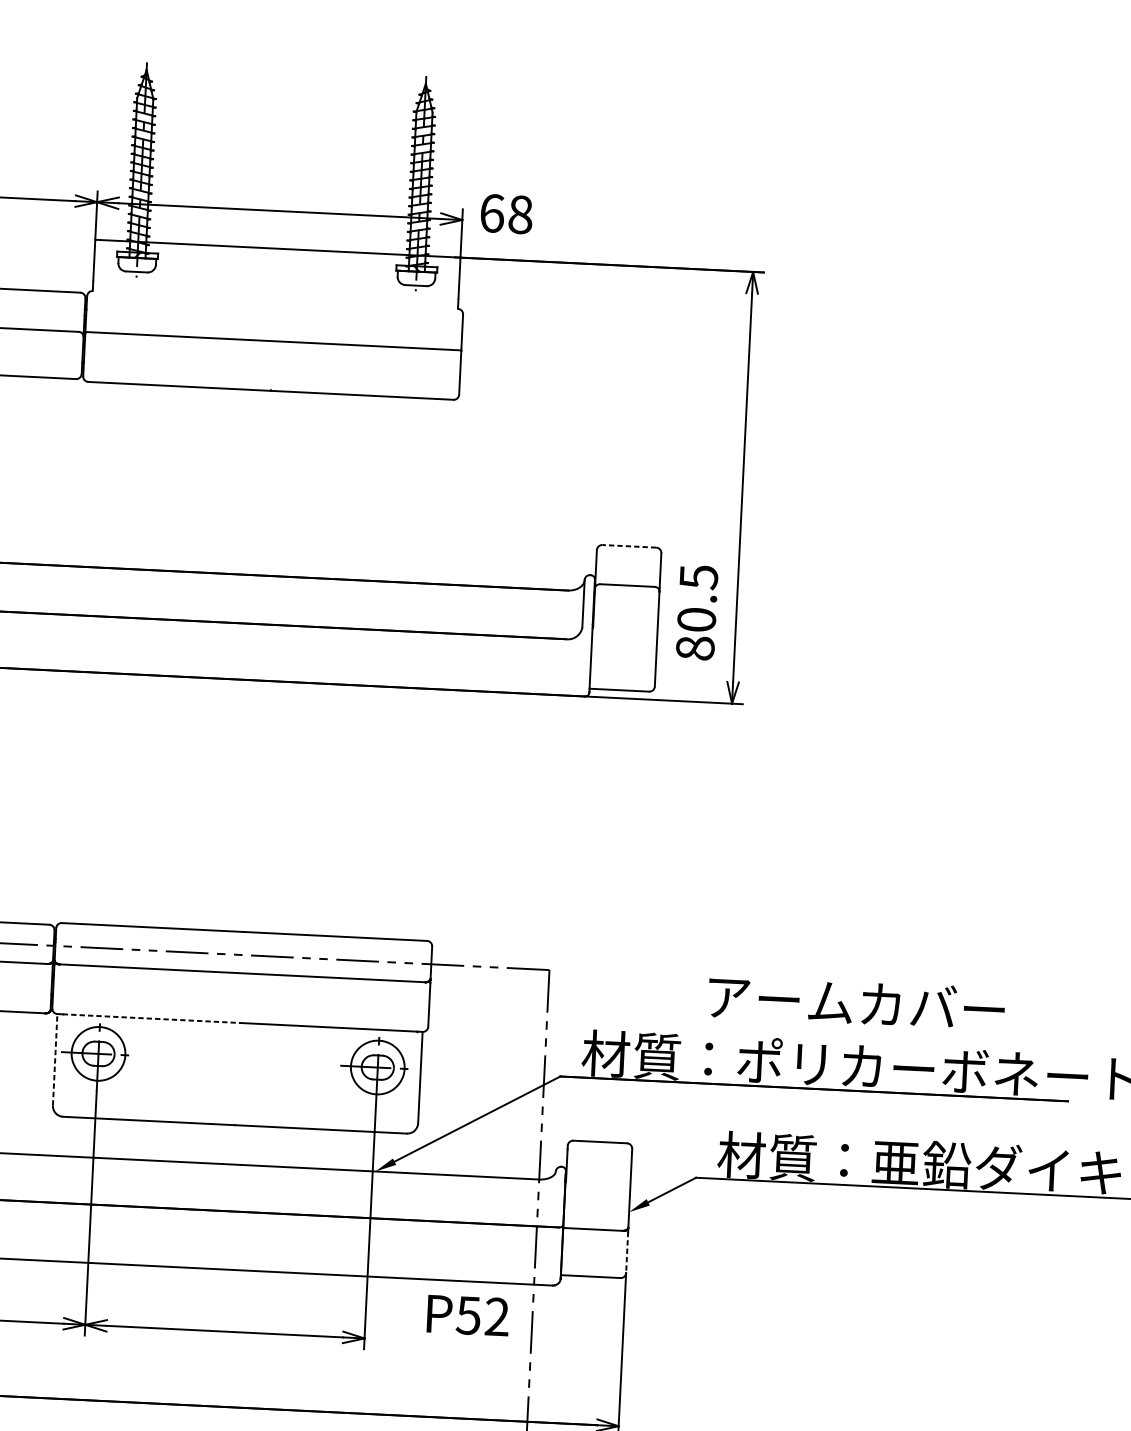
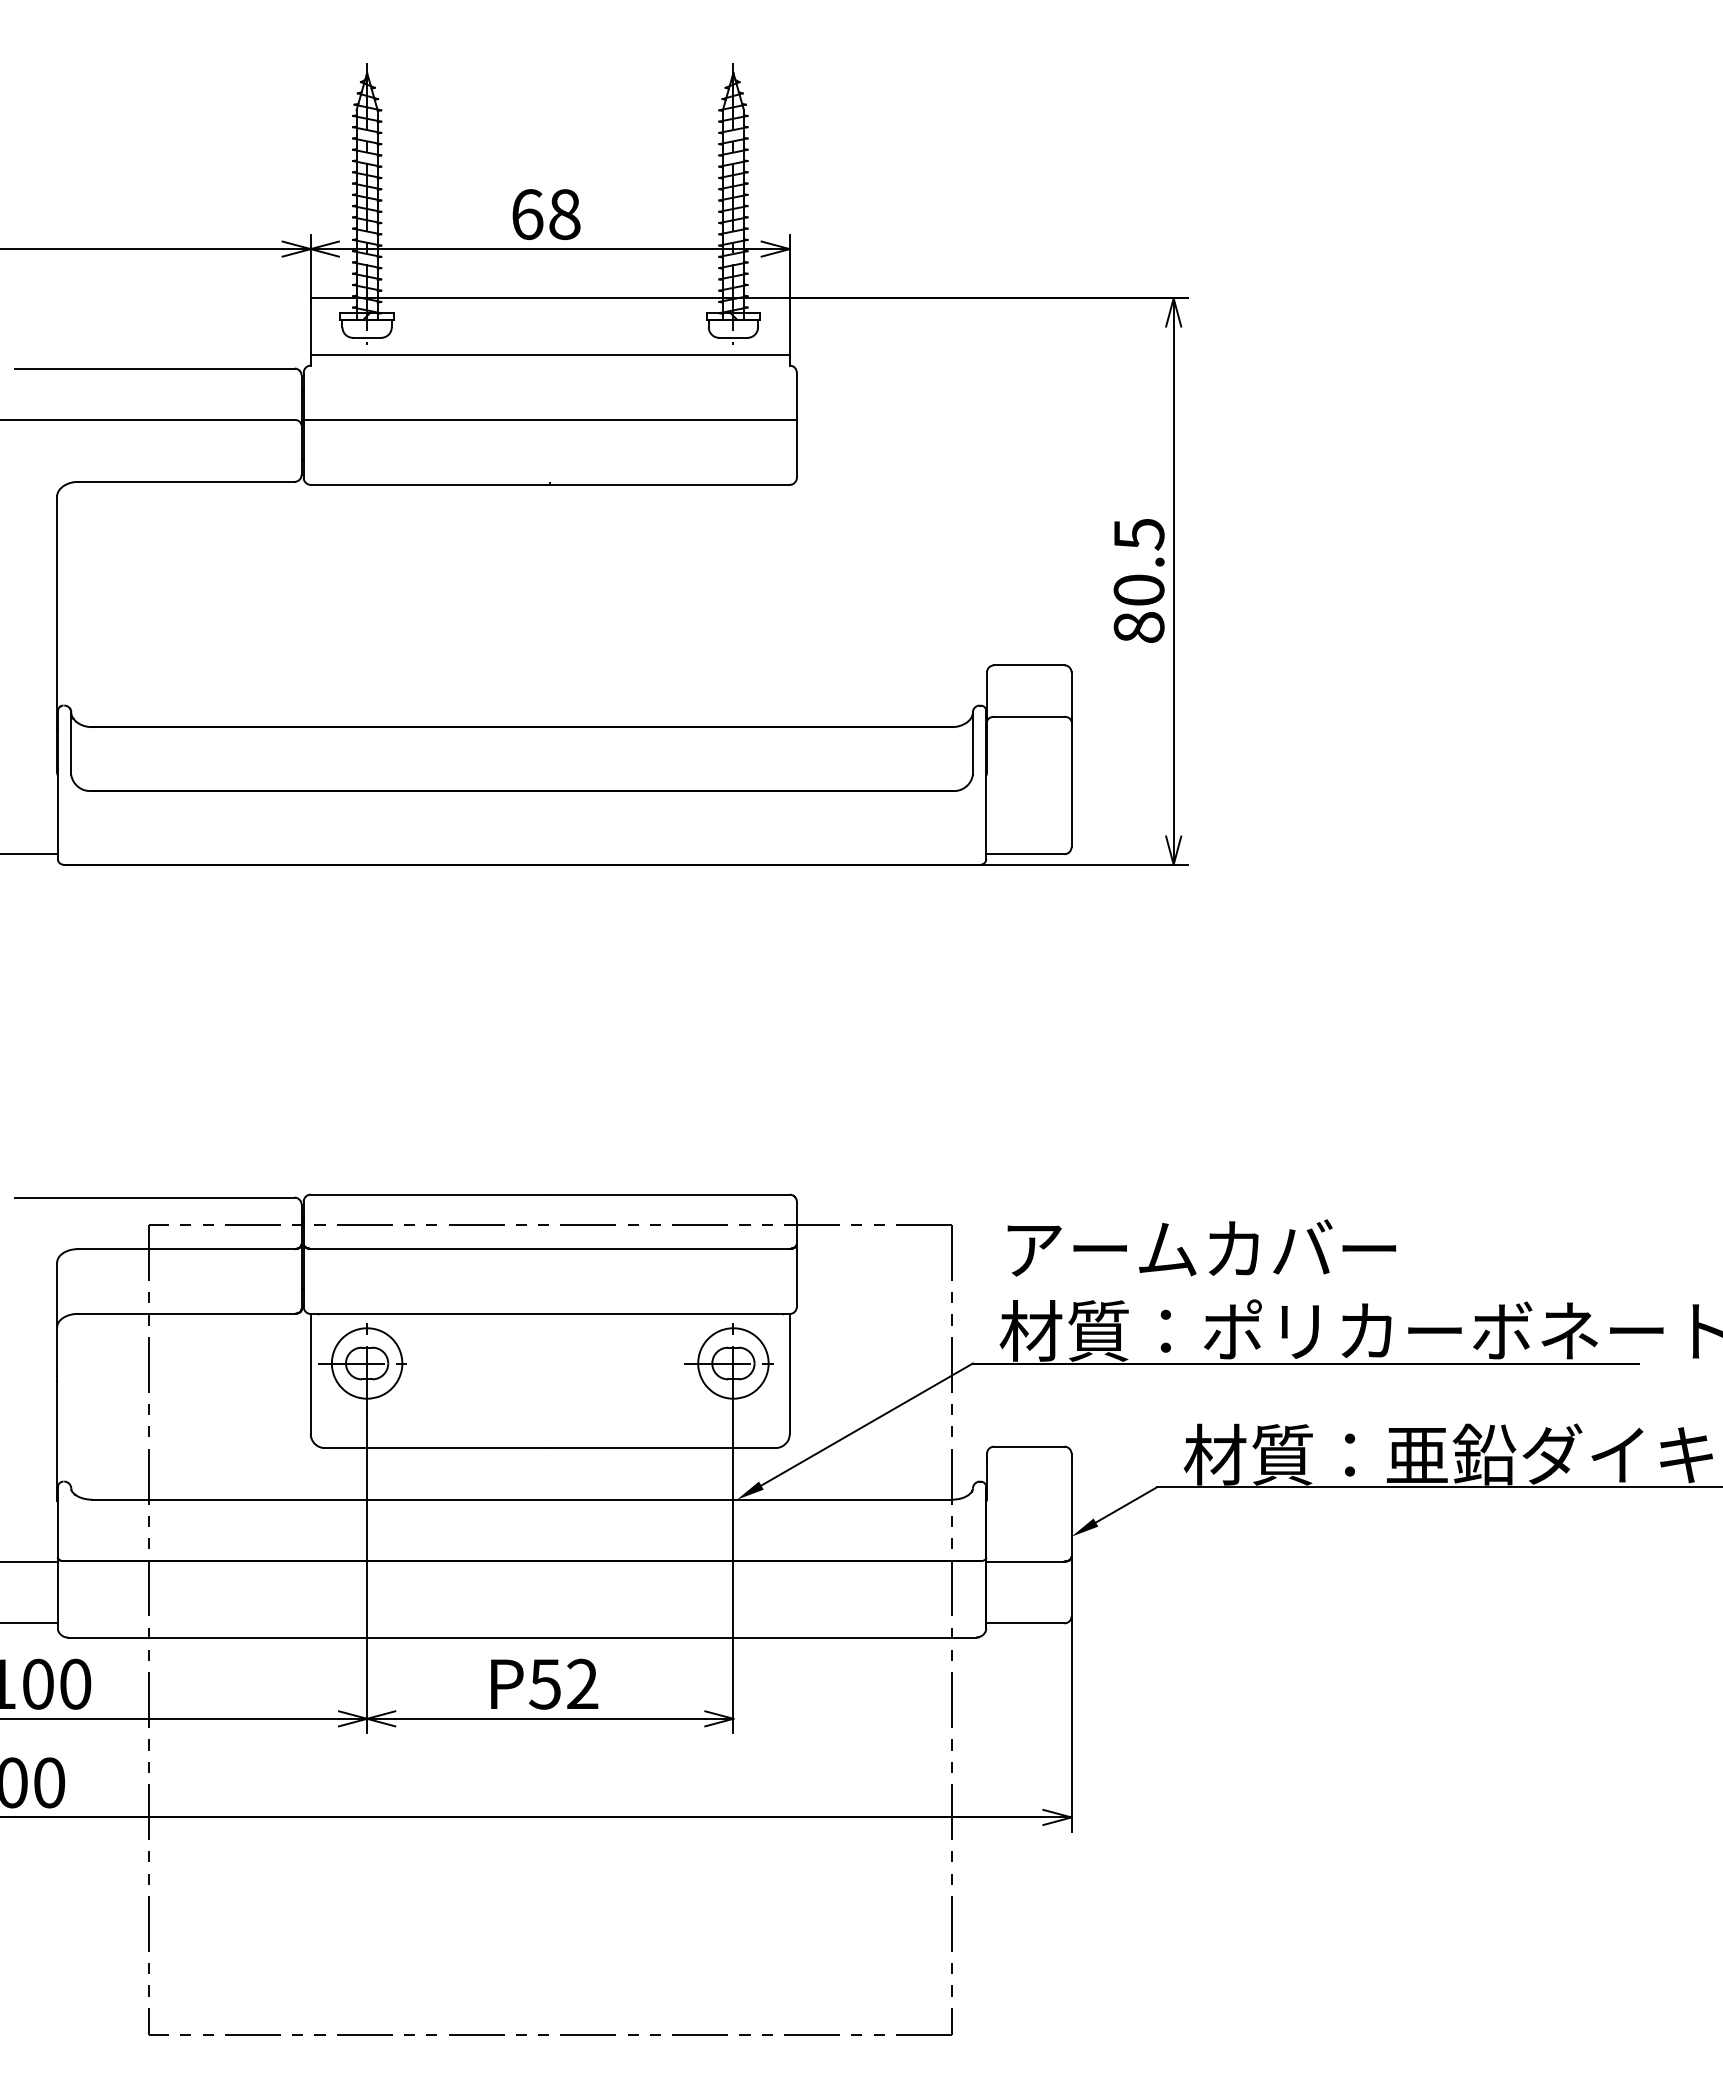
text: (506, 214) -> (546, 214), moved
line: (275, 292) -> (549, 355), added
line: (628, 546) -> (1028, 665), dashed -> solid
text: (696, 612) -> (1138, 580), moved
text: (856, 1002) -> (1201, 1247), moved
line: (151, 1019) -> (434, 1314), dashed -> solid
line: (54, 1059) -> (310, 1373), dashed -> solid
line: (627, 1252) -> (1071, 1589), dashed -> solid
text: (468, 1314) -> (544, 1683), moved

